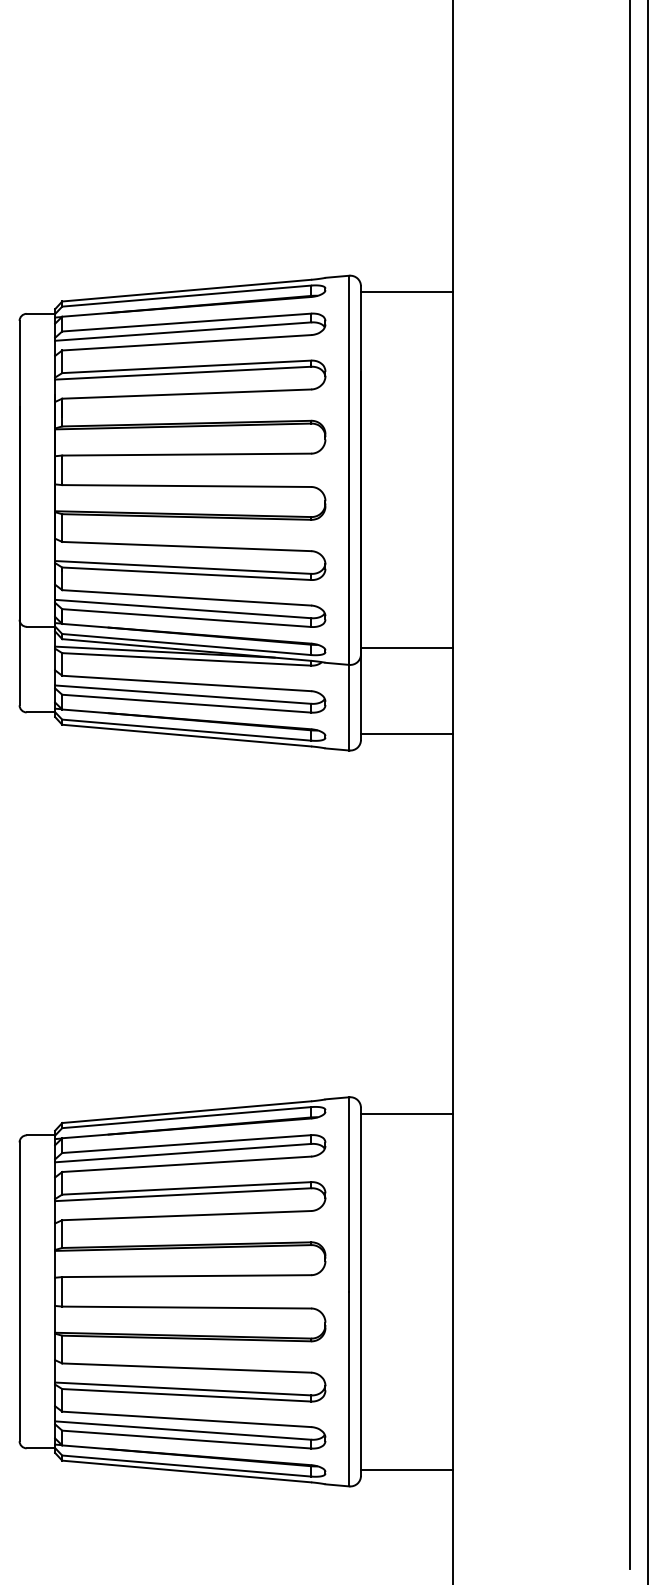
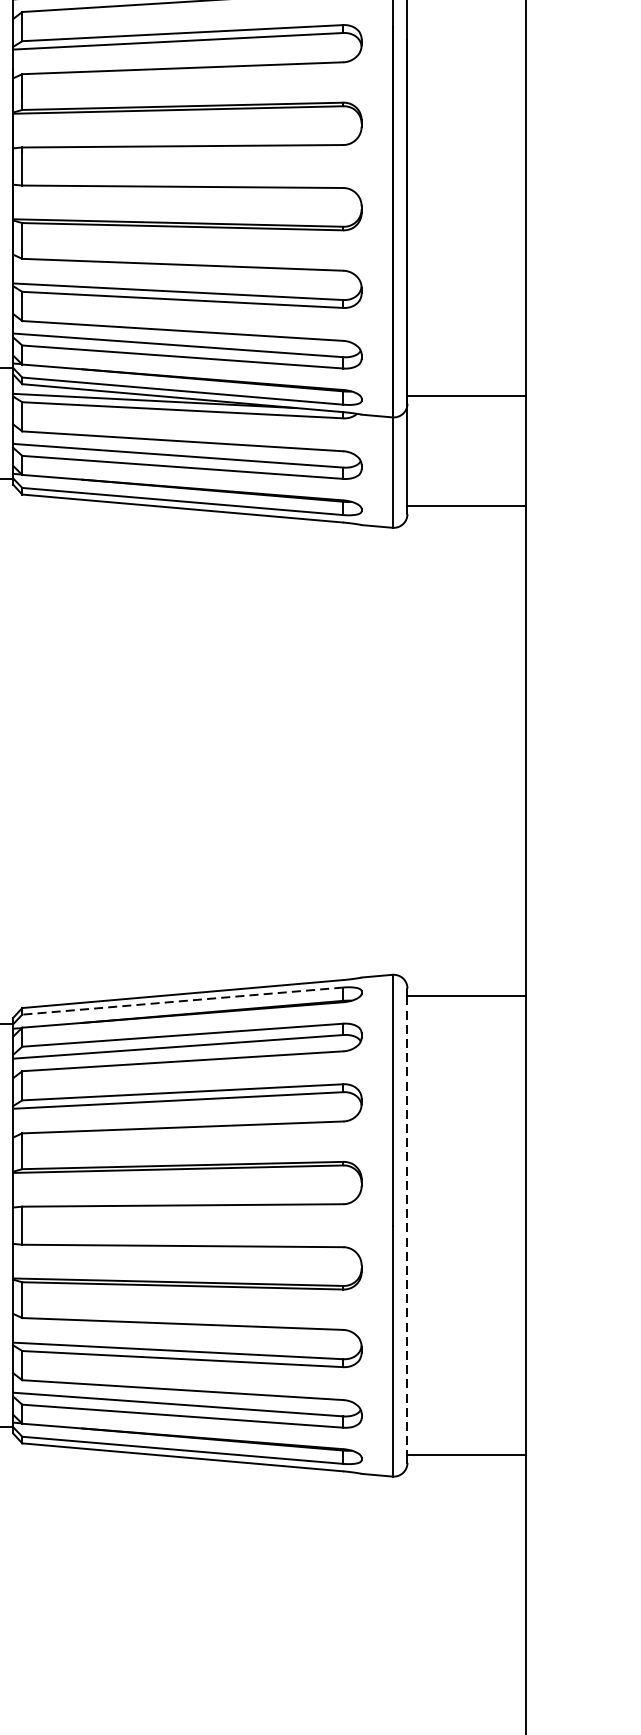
line: (186, 1117) -> (182, 1000), solid -> dashed
line: (361, 1291) -> (408, 1225), solid -> dashed

